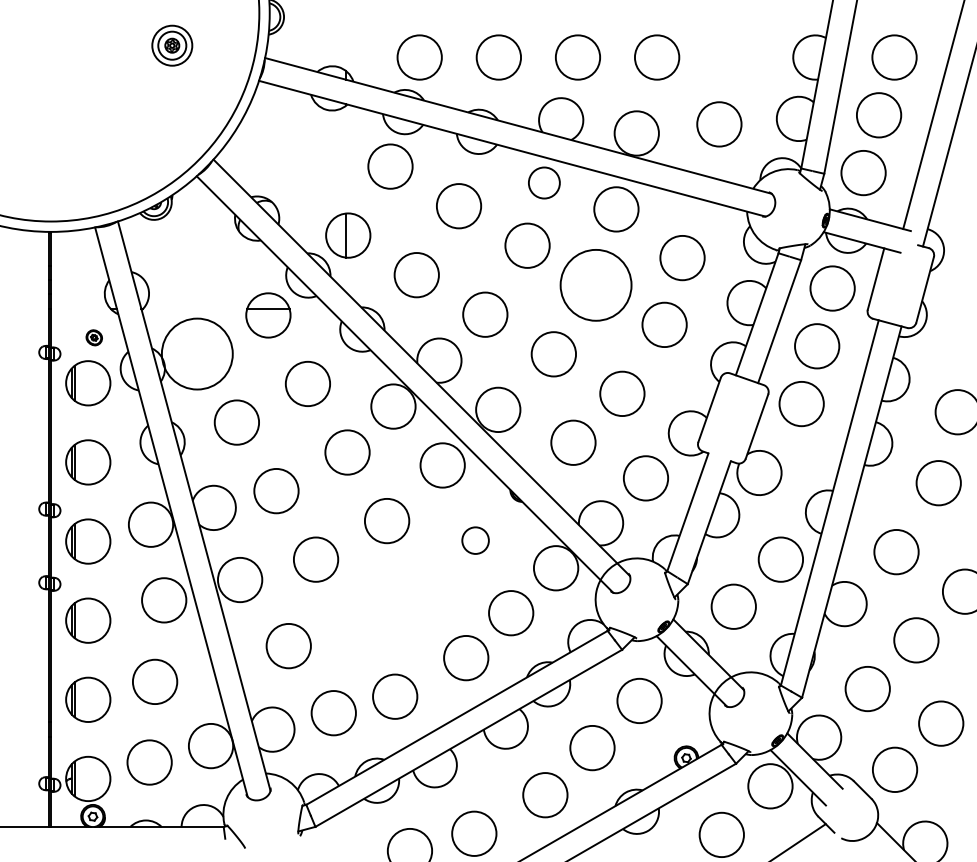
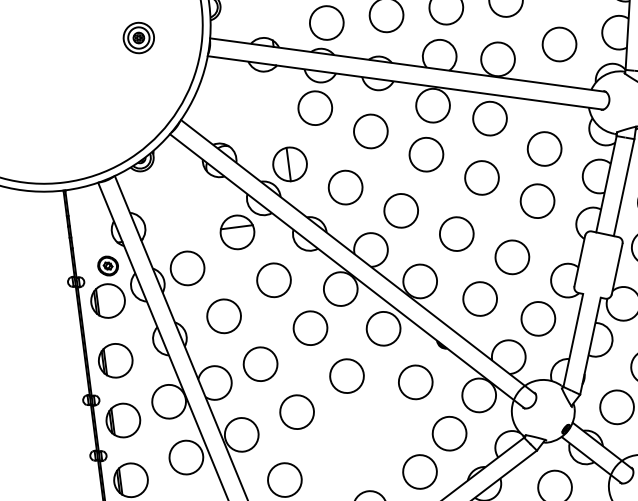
circle: (544, 182) -> (433, 105), size x1.43
circle: (595, 285) -> (481, 178), size x0.62
part: (94, 337) -> (108, 265), size x1.67
circle: (197, 353) -> (187, 267), size x0.62
circle: (475, 540) -> (415, 382), size x1.67

